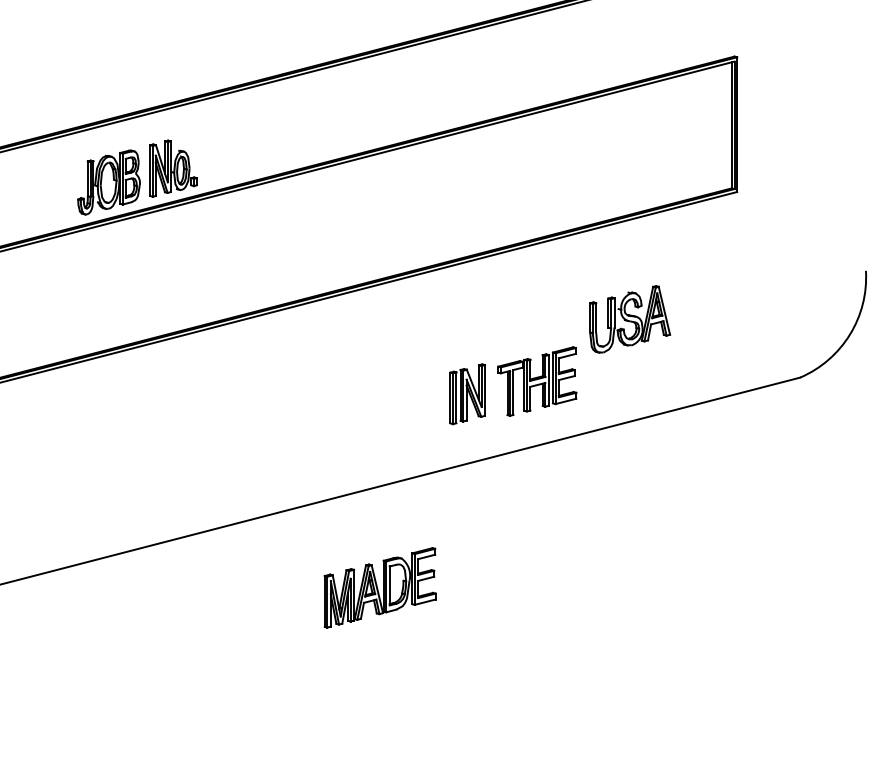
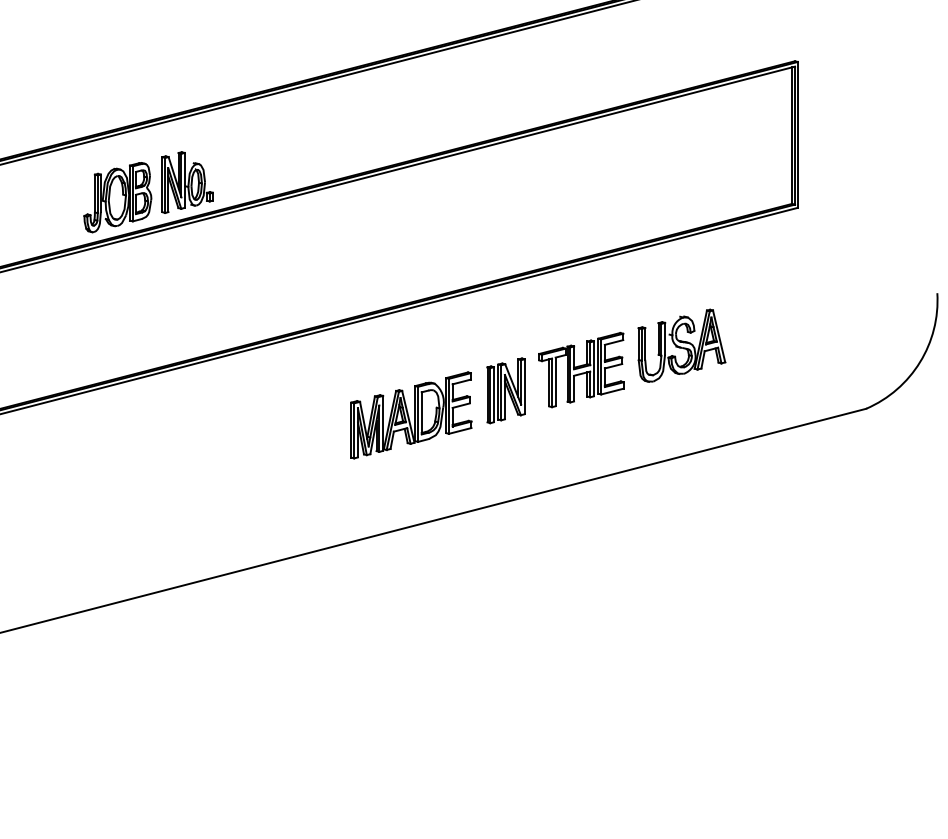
part: (537, 381) -> (581, 370), moved
part: (467, 393) -> (505, 390), moved
part: (380, 587) -> (411, 415), moved

